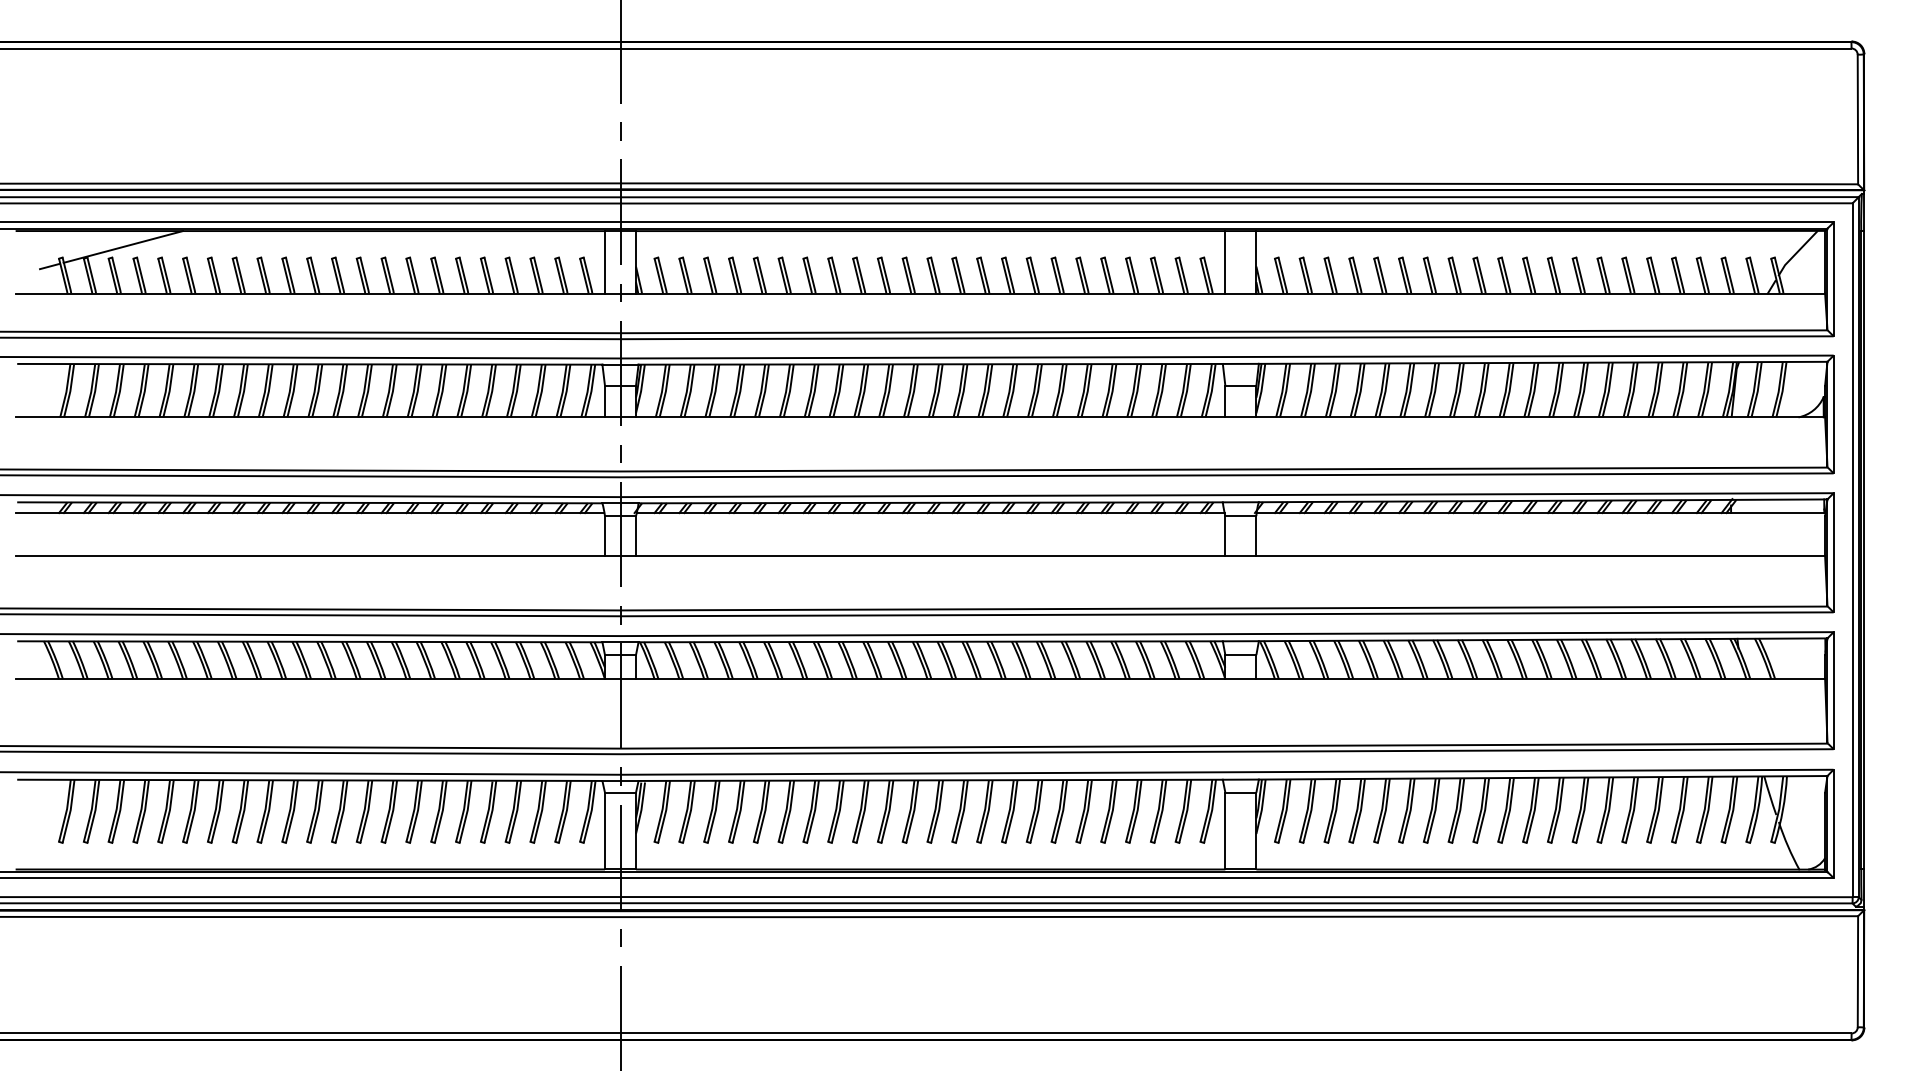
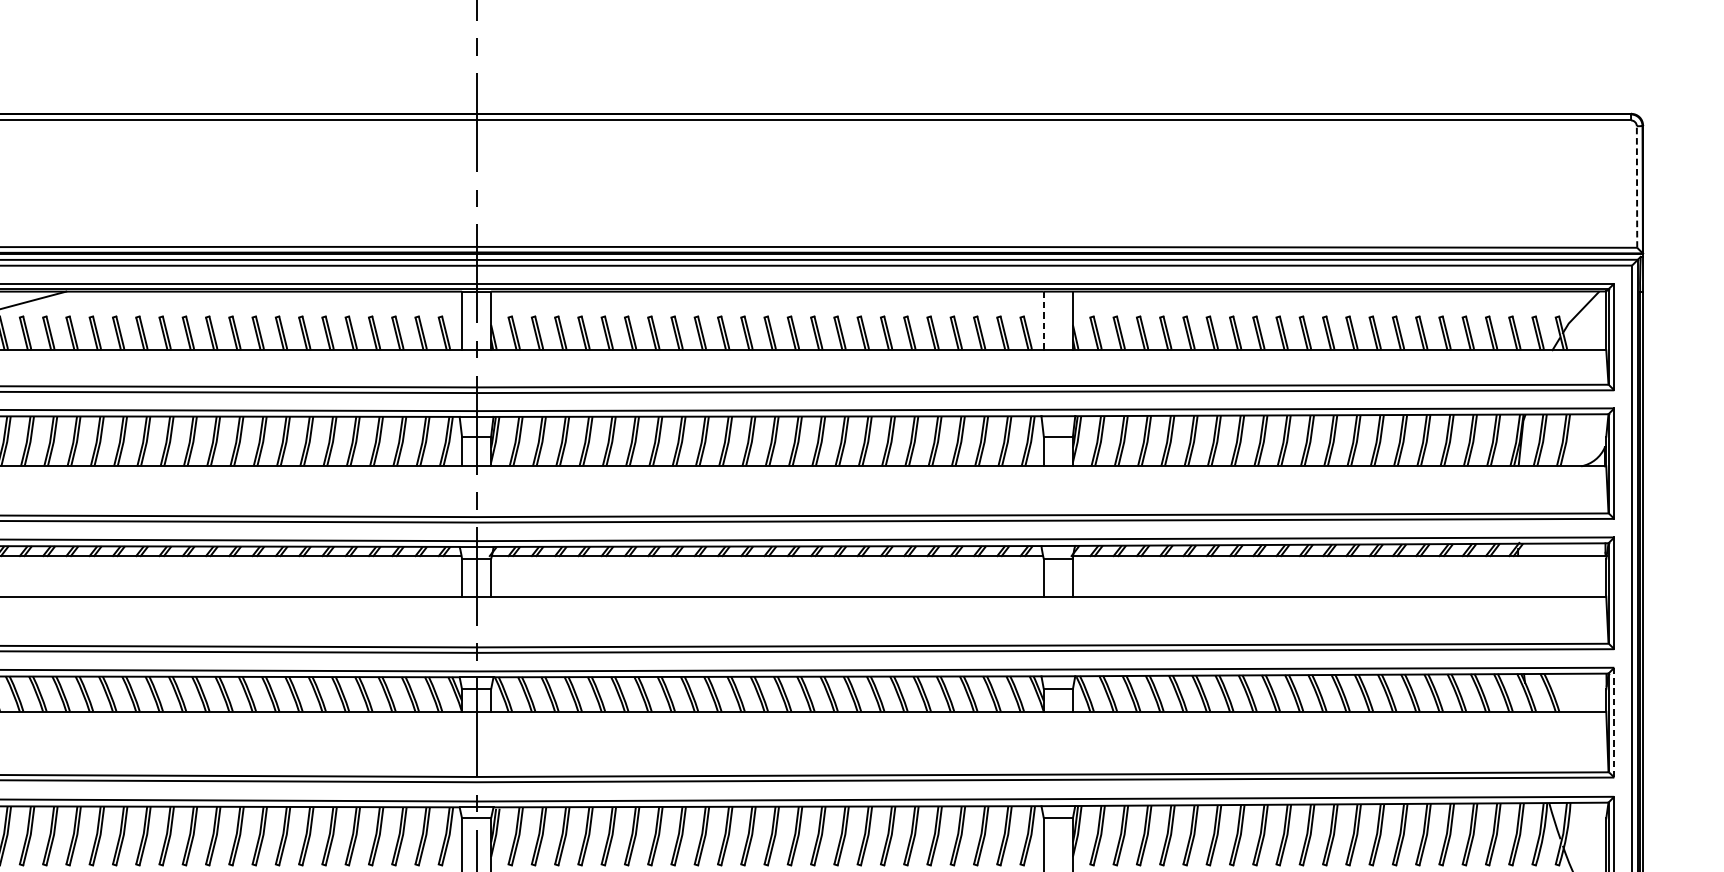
line: (1857, 119) -> (1636, 186), solid -> dashed
line: (1225, 262) -> (1043, 321), solid -> dashed
line: (1833, 690) -> (1614, 722), solid -> dashed

